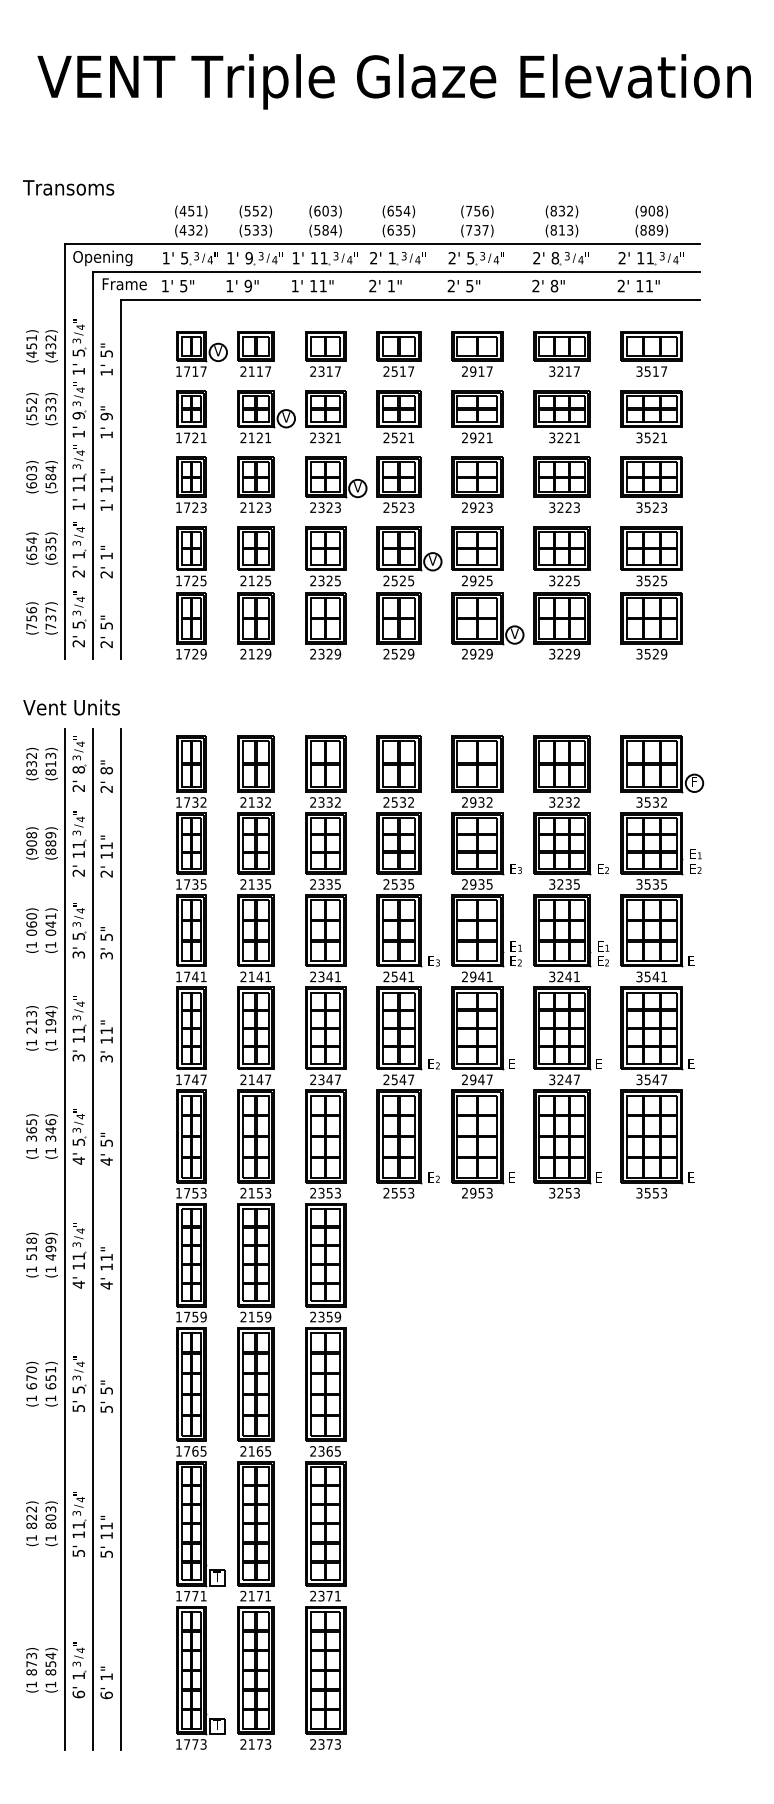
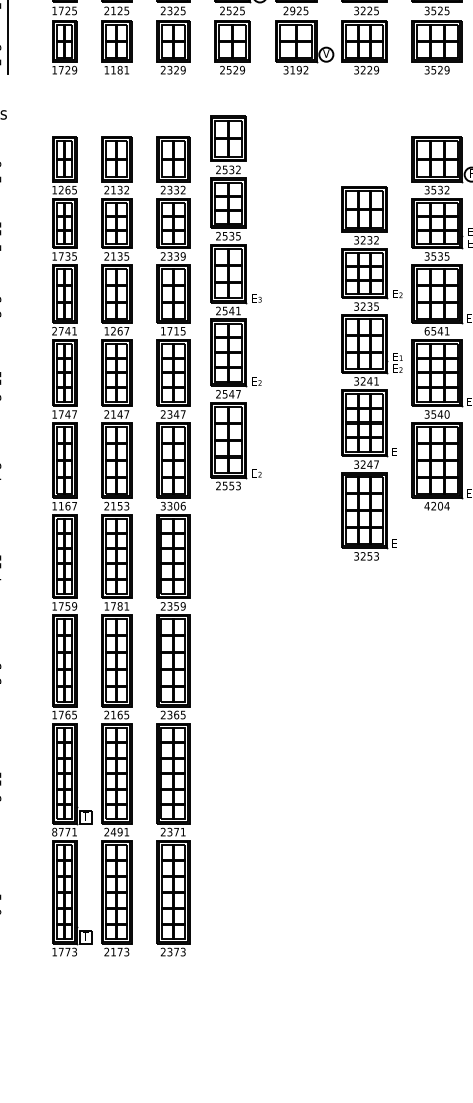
text: (255, 653) -> (116, 69), 2129 -> 1181
text: (477, 653) -> (296, 69), 2929 -> 3192
text: (195, 802) -> (68, 190), 1732 -> 1265
text: (337, 884) -> (182, 256), 2335 -> 2339
part: (407, 966) -> (235, 302), moved
part: (486, 966) -> (303, 322), removed
part: (571, 966) -> (372, 372), moved
text: (178, 976) -> (54, 330), 1741 -> 2741
text: (255, 976) -> (116, 330), 2141 -> 1267
text: (325, 976) -> (173, 330), 2341 -> 1715
text: (639, 976) -> (427, 330), 3541 -> 6541
text: (664, 1079) -> (447, 414), 3547 -> 3540
text: (195, 1192) -> (68, 505), 1753 -> 1167
text: (325, 1192) -> (173, 505), 2353 -> 3306
text: (651, 1192) -> (436, 505), 3553 -> 4204
line: (120, 1239) -> (7, 543), removed
text: (255, 1316) -> (116, 605), 2159 -> 1781
text: (178, 1595) -> (54, 831), 1771 -> 8771
text: (255, 1595) -> (116, 831), 2171 -> 2491

